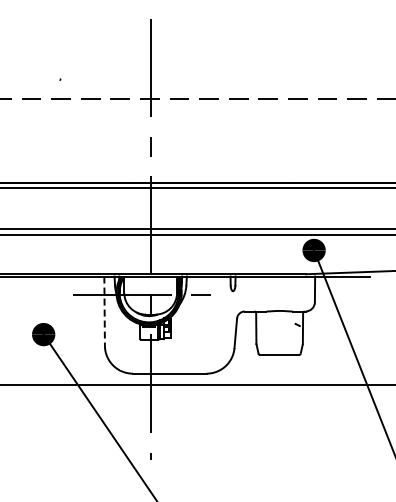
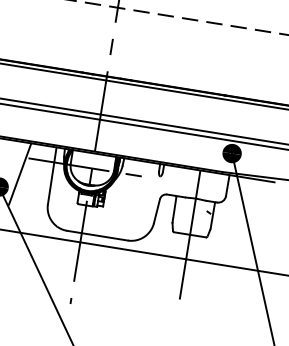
line: (104, 311) -> (52, 176), dashed -> solid
line: (65, 314) -> (19, 173), added
line: (279, 354) -> (190, 234), added

